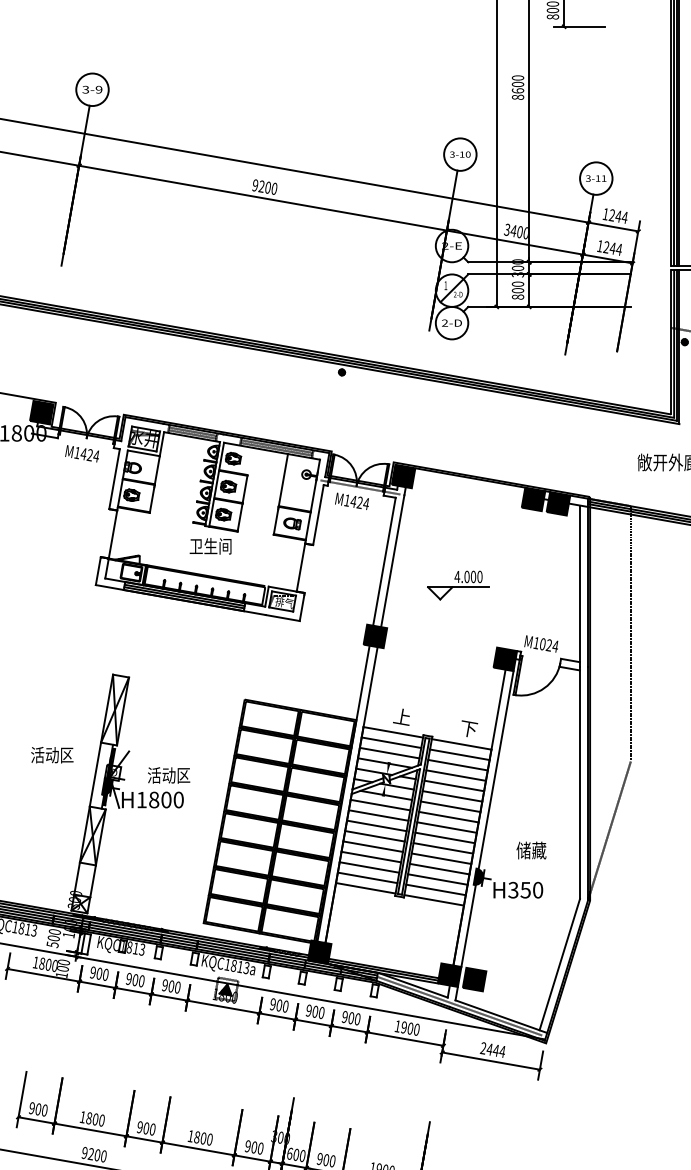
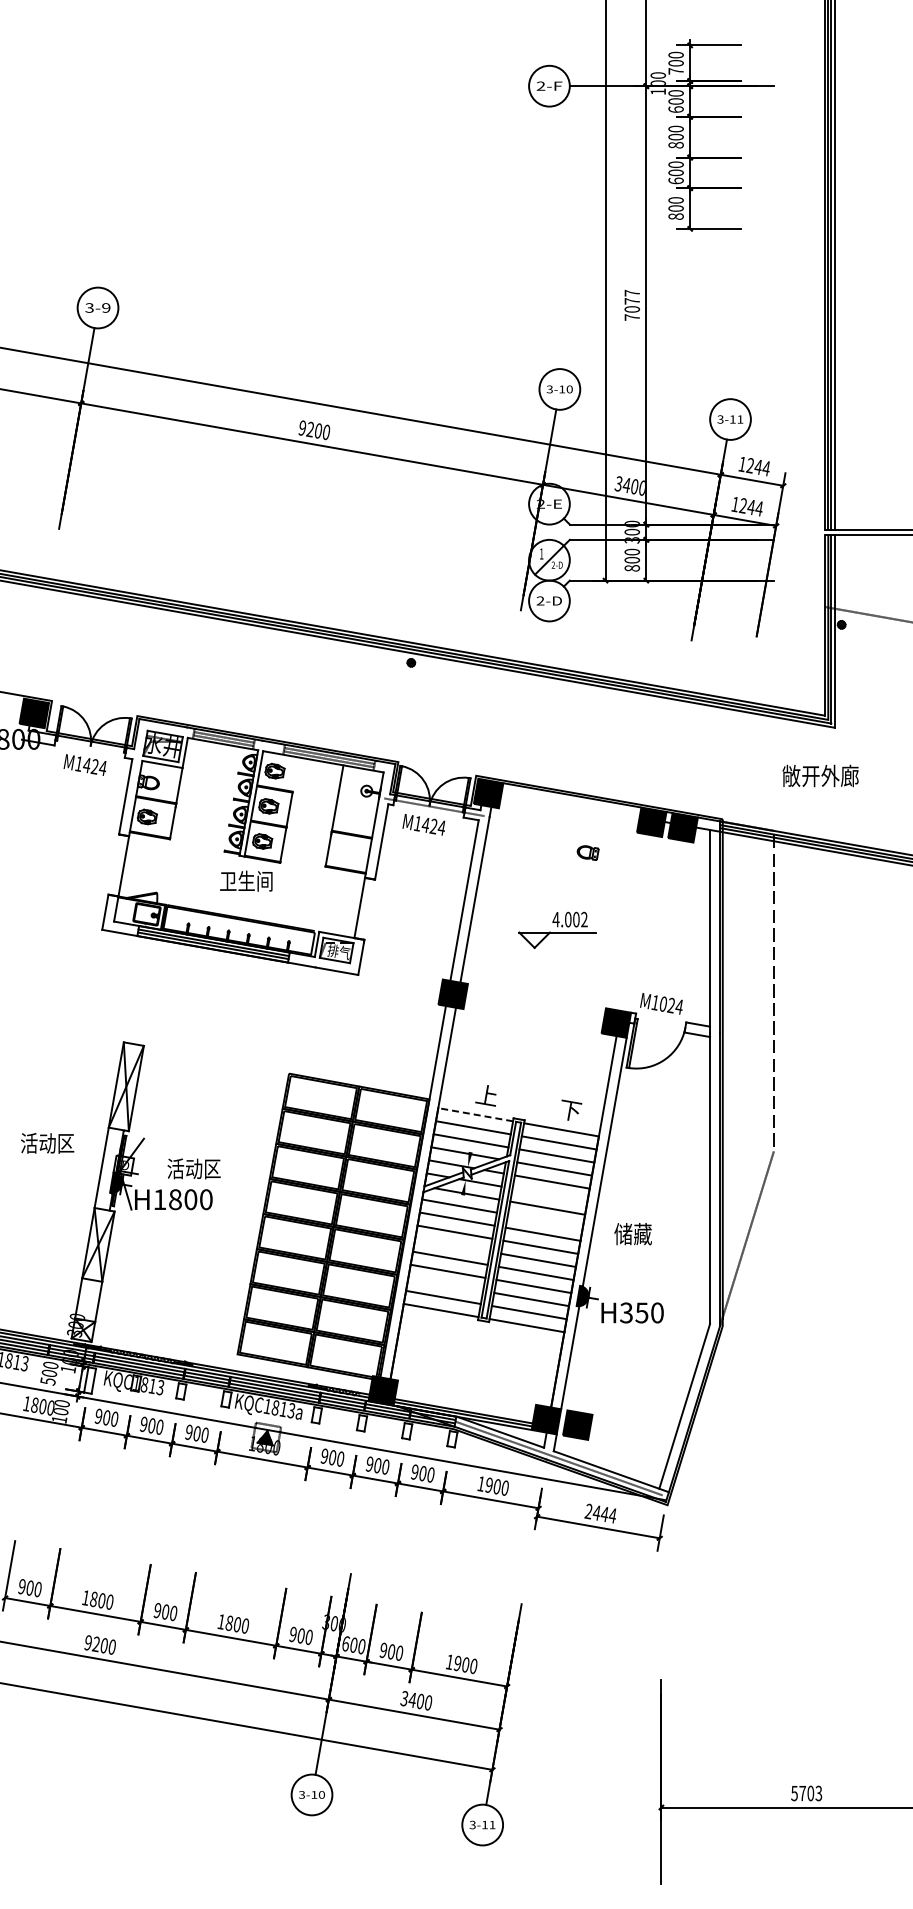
text: (518, 86) -> (632, 304), 8600 -> 7077
part: (292, 523) -> (587, 852), moved
text: (479, 576) -> (584, 919), 4.000 -> 4.002
line: (393, 732) -> (475, 1114), solid -> dashed
line: (452, 795) -> (549, 1194), removed
line: (448, 816) -> (545, 1220), removed
line: (374, 835) -> (452, 1244), removed
text: (530, 850) -> (632, 1234), moved
line: (369, 867) -> (445, 1284), removed

